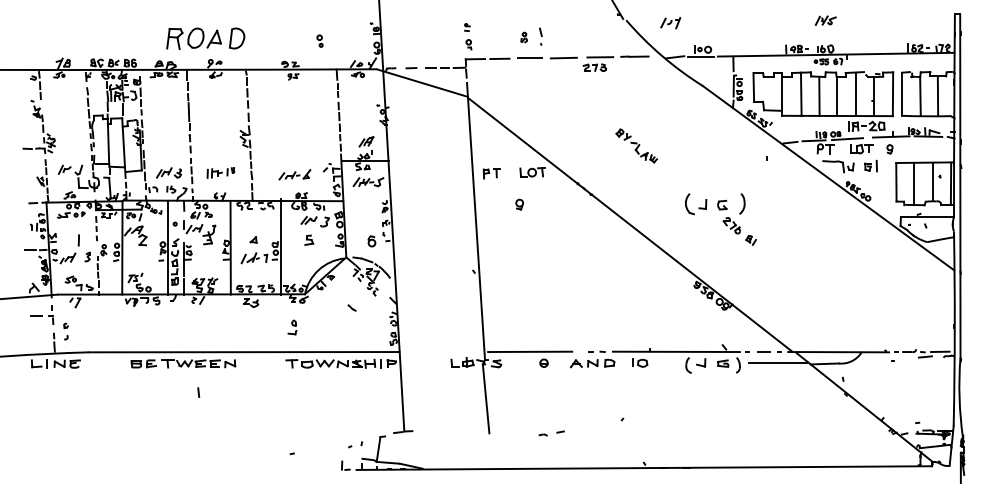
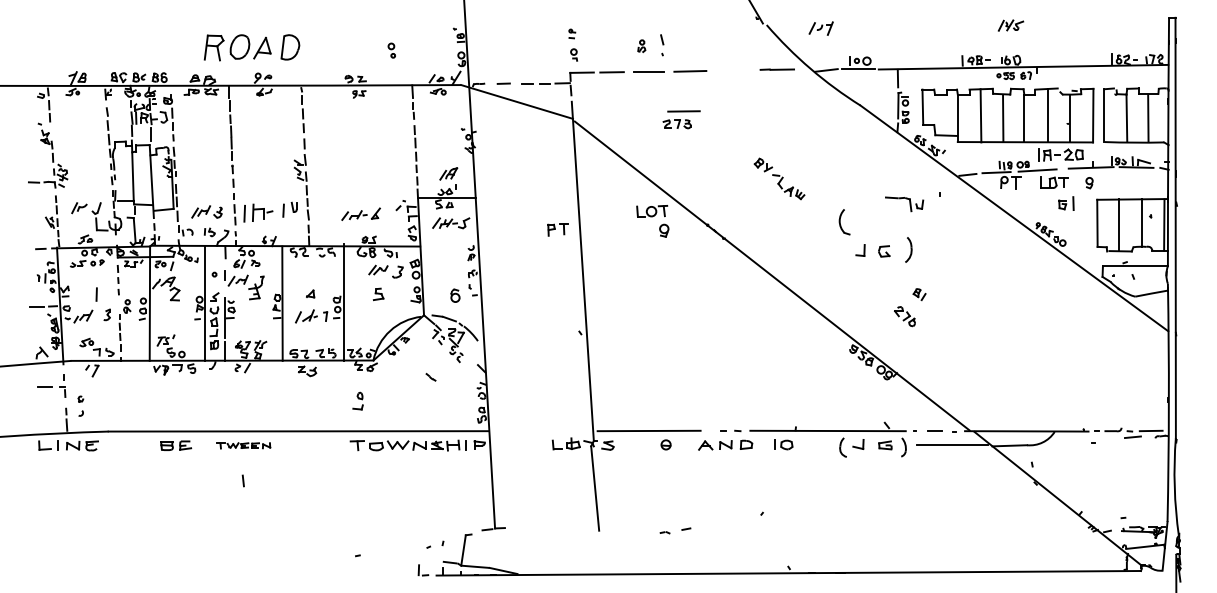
part: (598, 63) -> (681, 119), moved
part: (838, 166) -> (904, 204), moved
part: (220, 172) -> (270, 211), size x1.6
part: (491, 173) -> (557, 229), moved
part: (519, 204) -> (664, 230), moved
part: (689, 204) -> (844, 222), moved
part: (731, 225) -> (904, 316), moved
part: (198, 363) -> (243, 445), size x0.6

